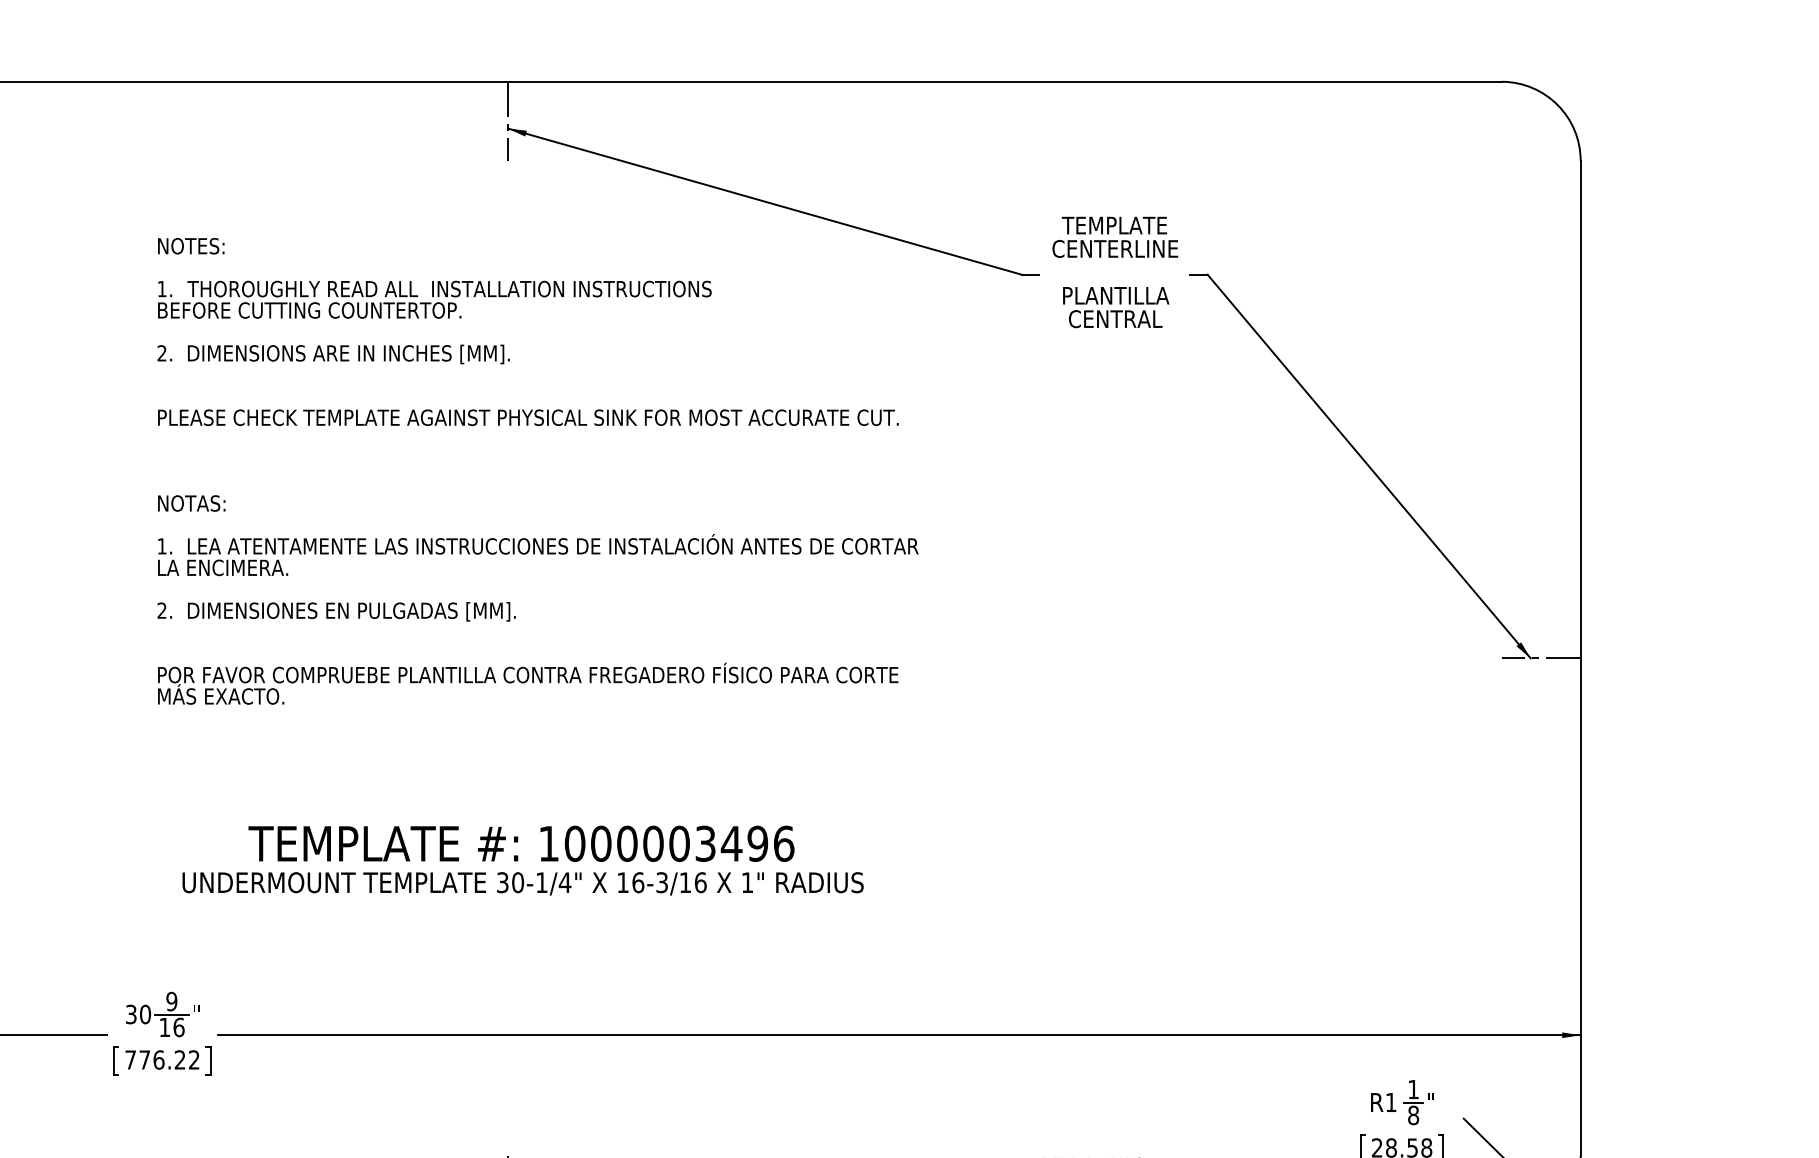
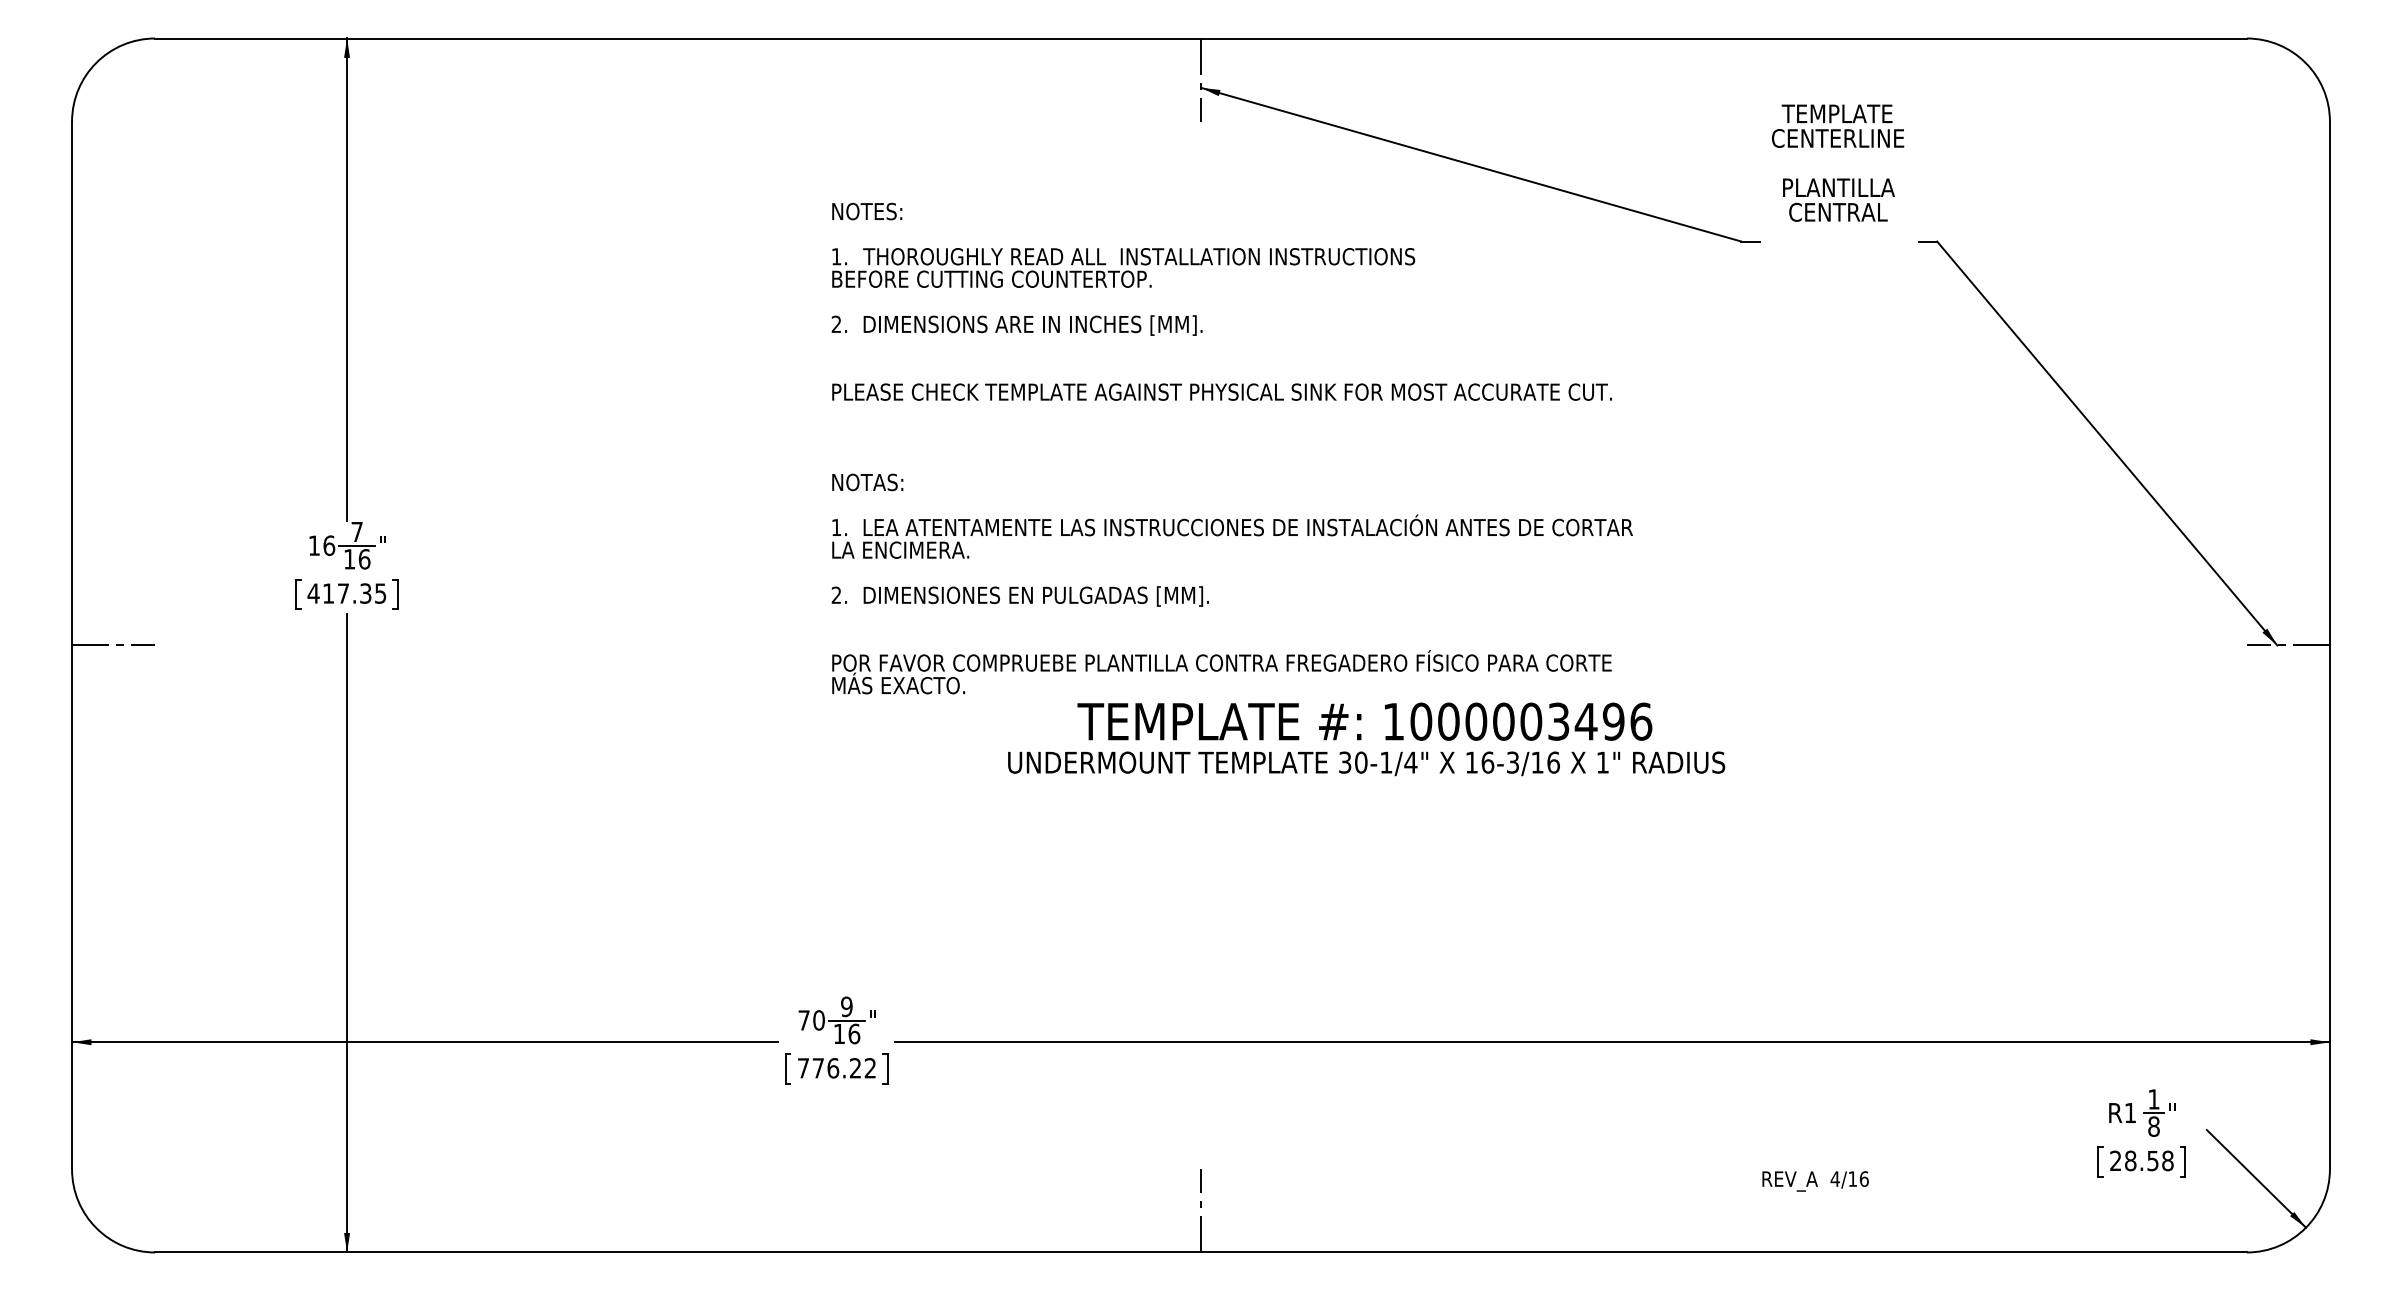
text: (1114, 271) -> (1837, 162), moved
text: (523, 860) -> (1366, 739), moved
text: (130, 1014) -> (803, 1020), 30 -> 70

